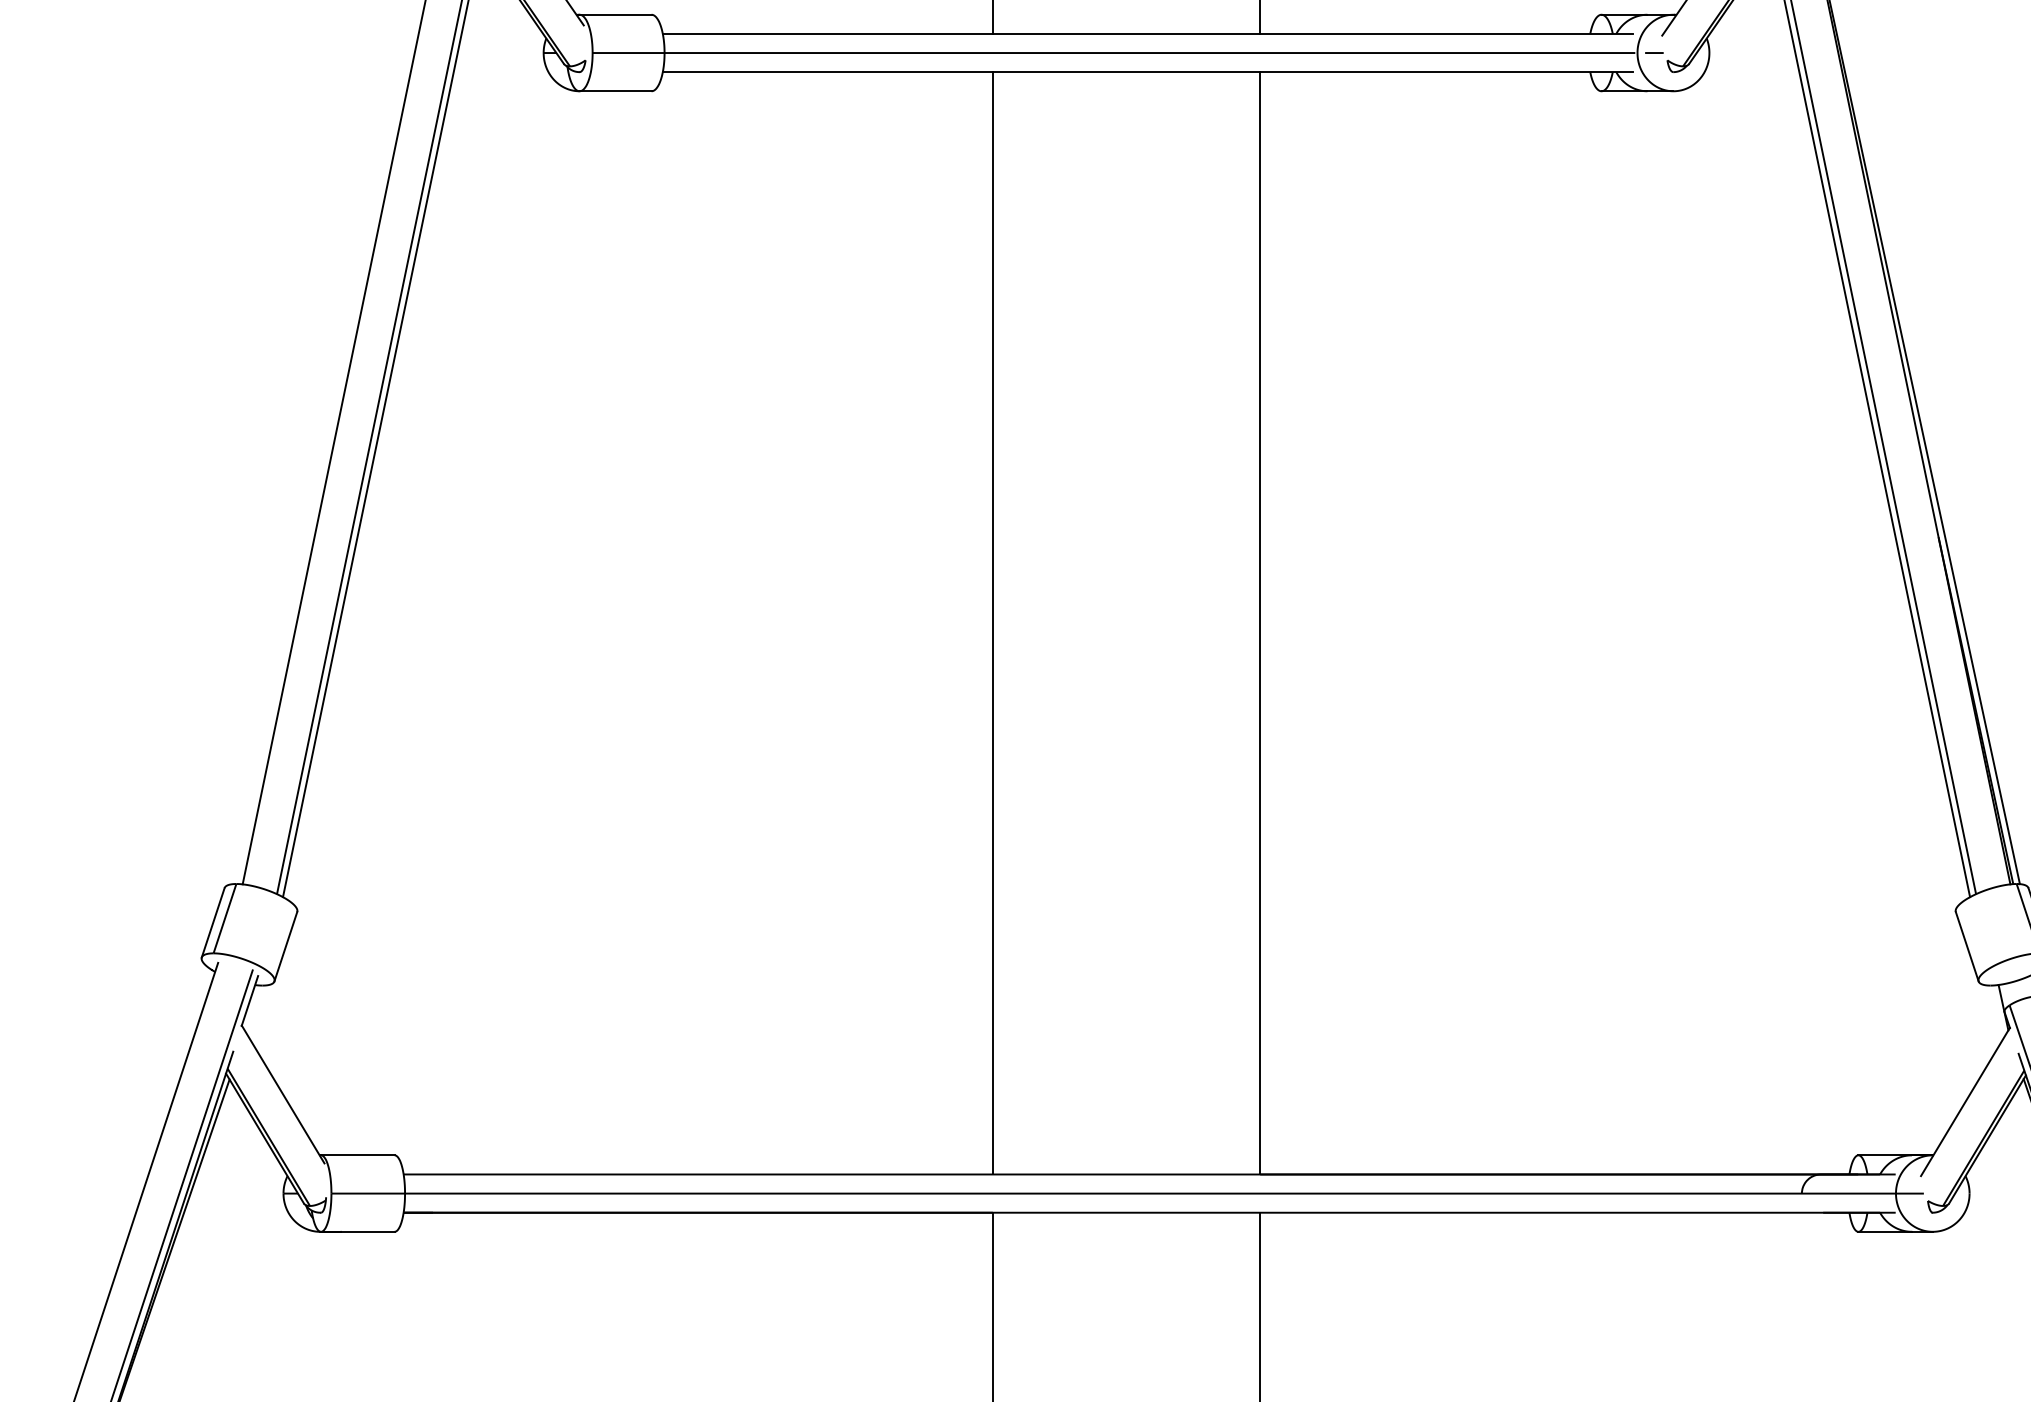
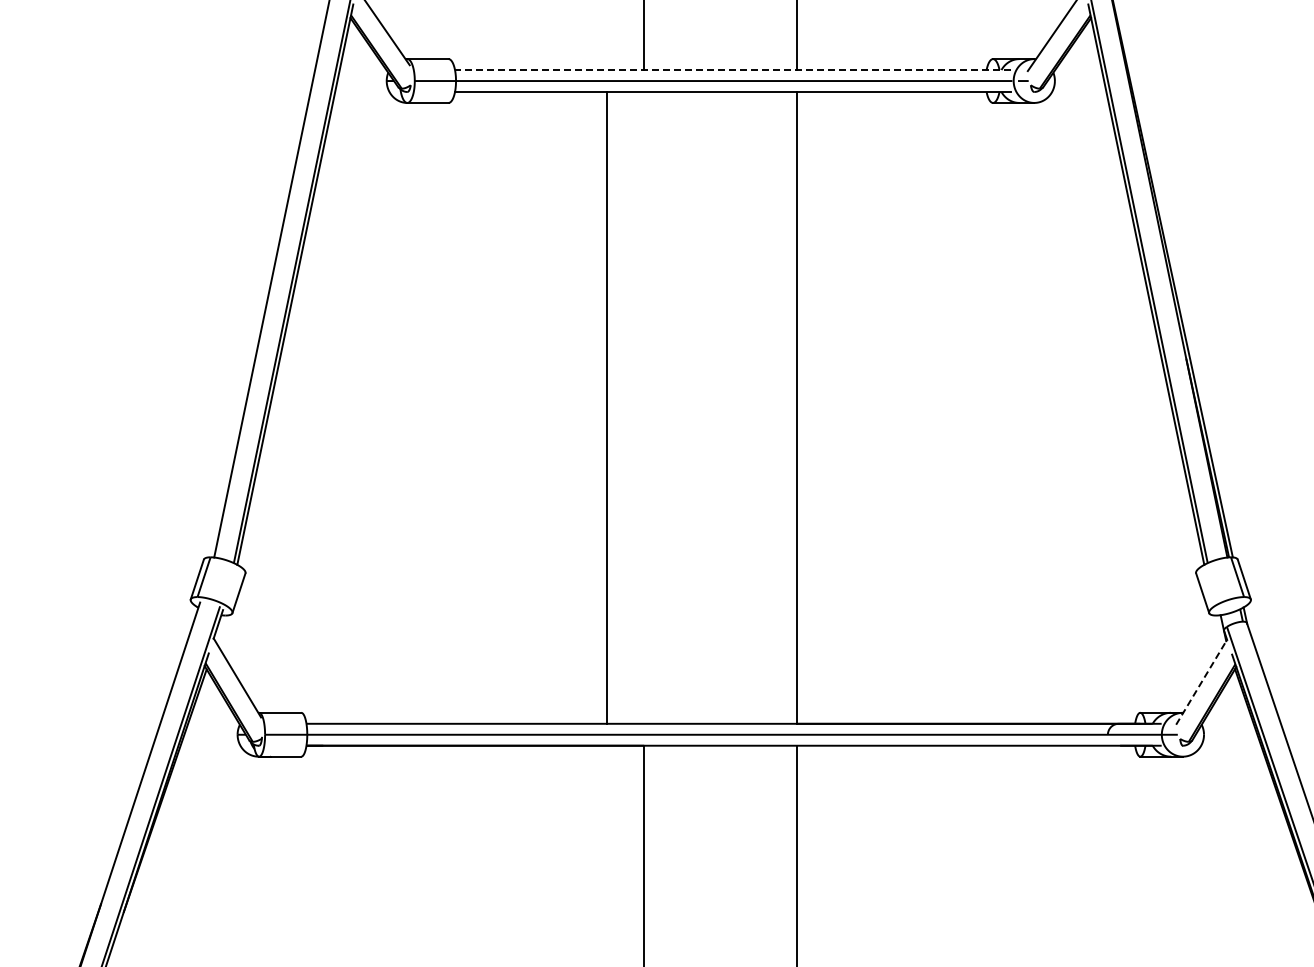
line: (1146, 34) -> (732, 70), solid -> dashed
line: (993, 622) -> (607, 407), moved
line: (1965, 1102) -> (1201, 682), solid -> dashed

